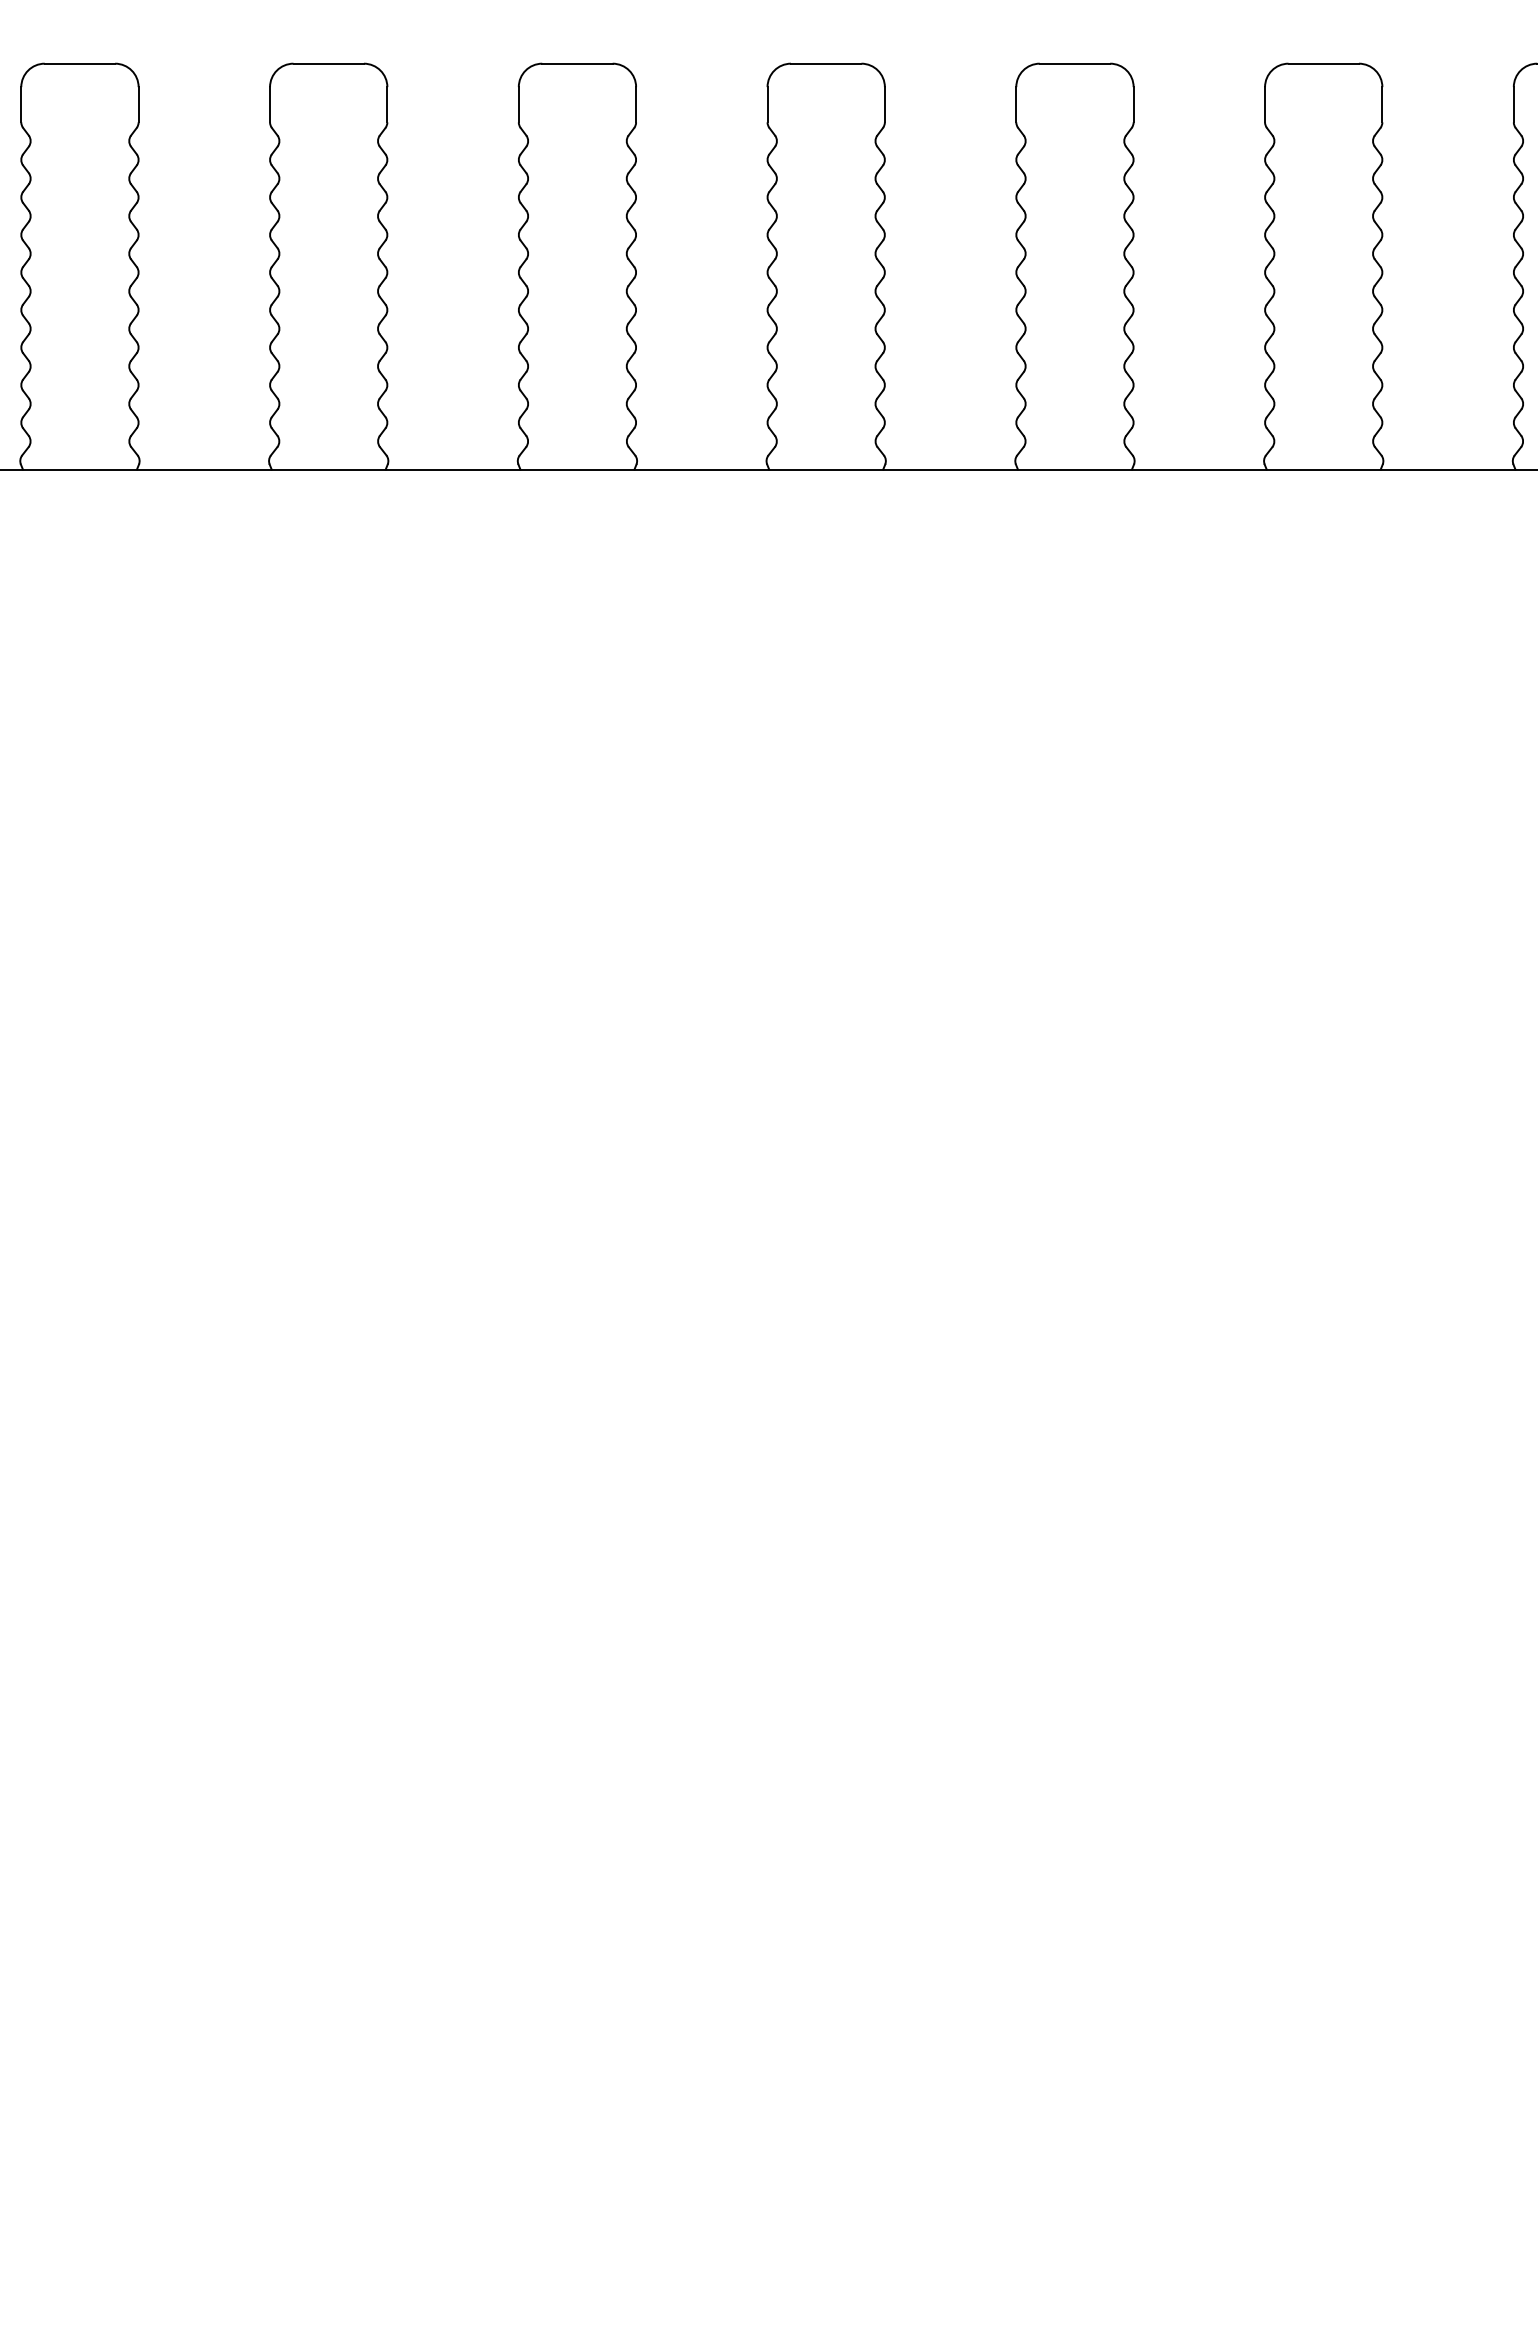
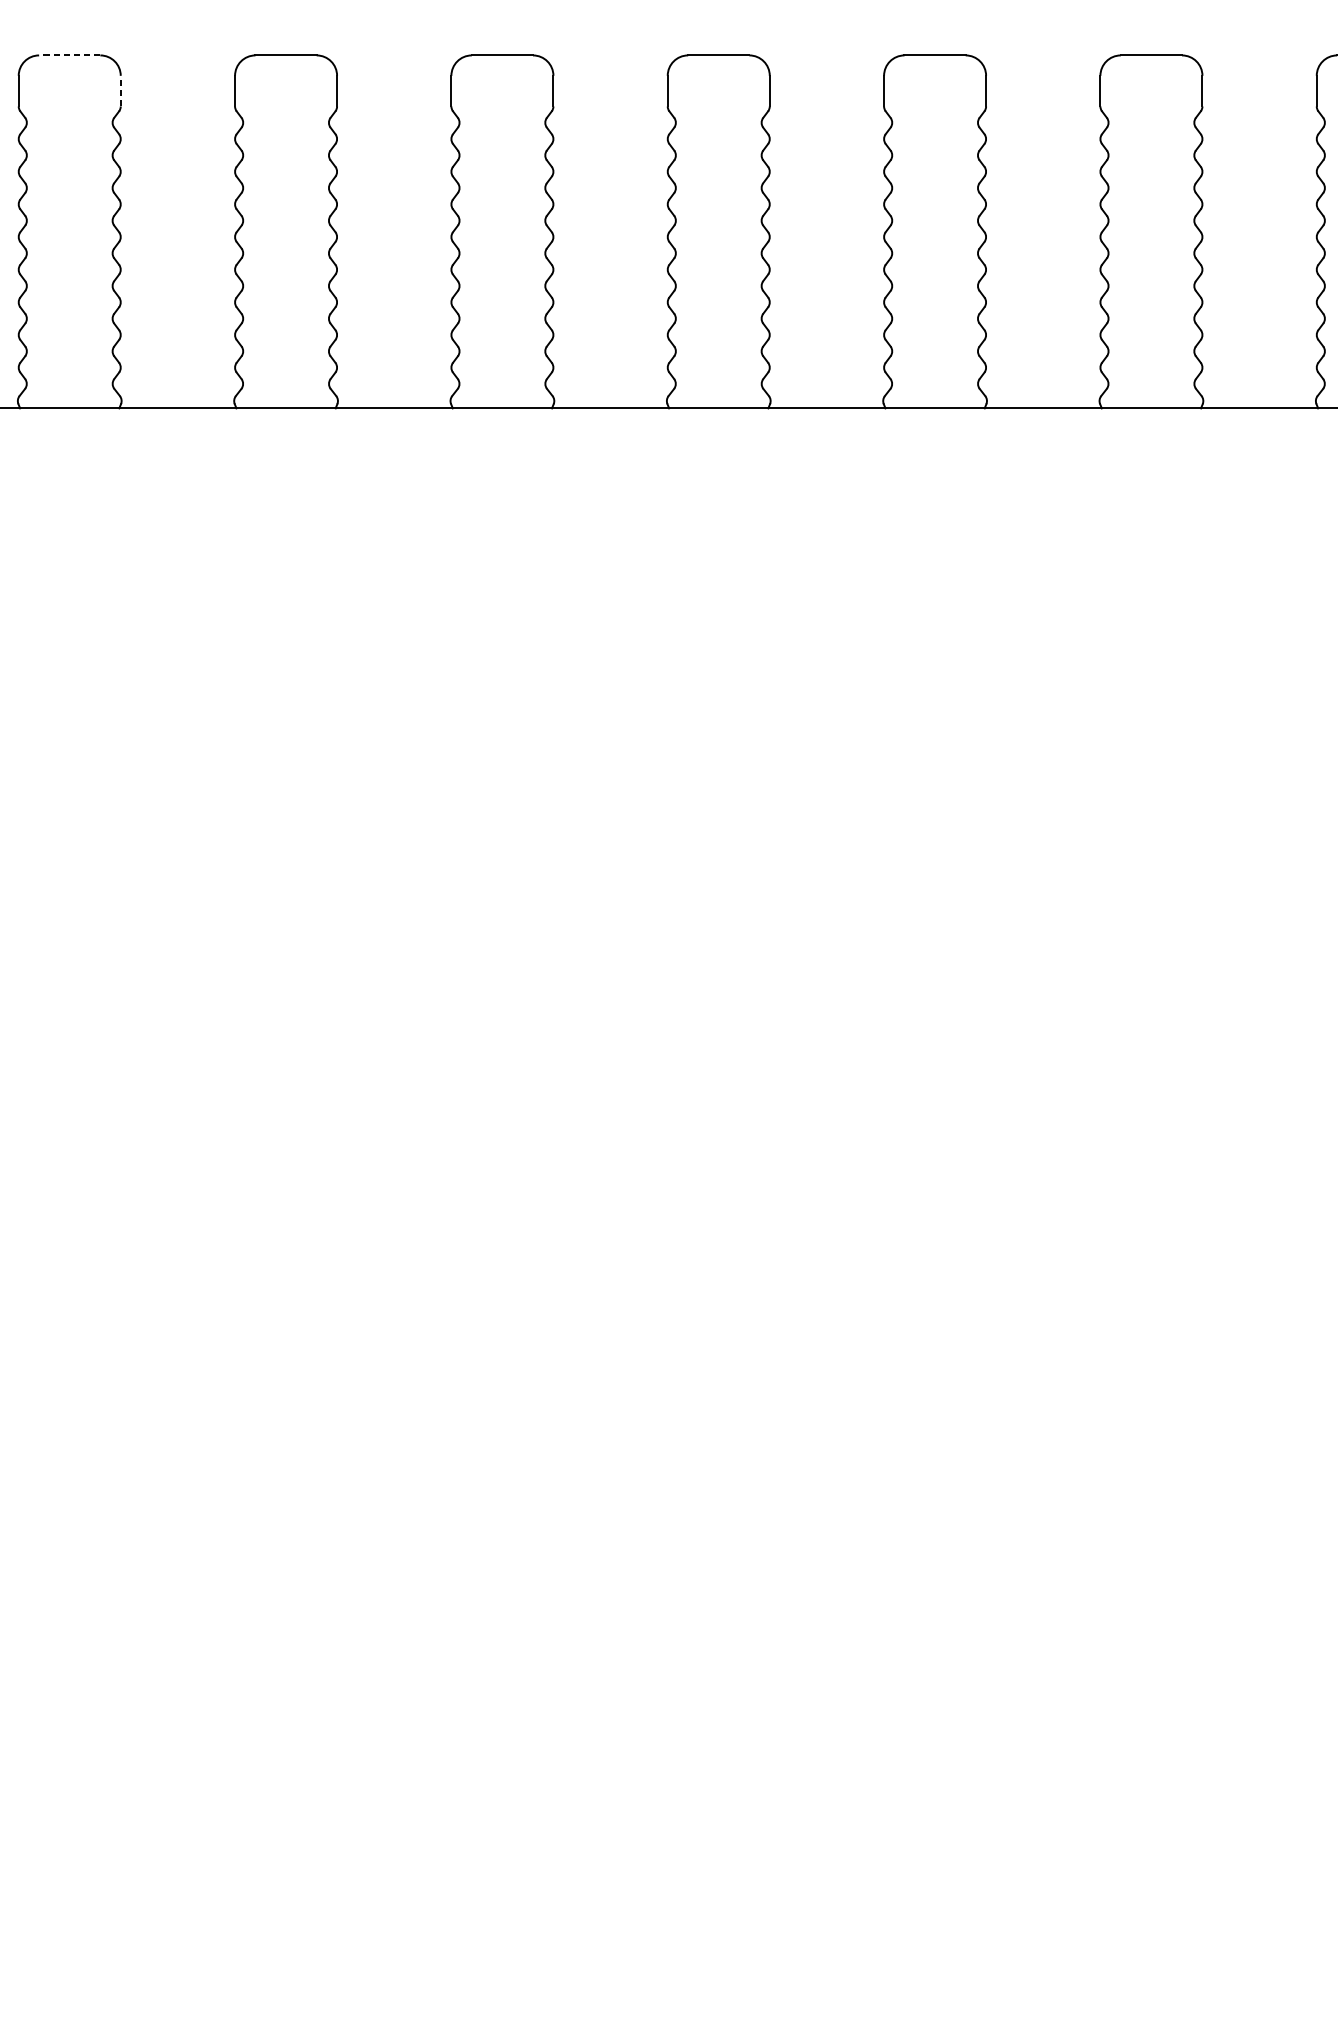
line: (79, 63) -> (69, 55), solid -> dashed
line: (138, 104) -> (120, 90), solid -> dashed

